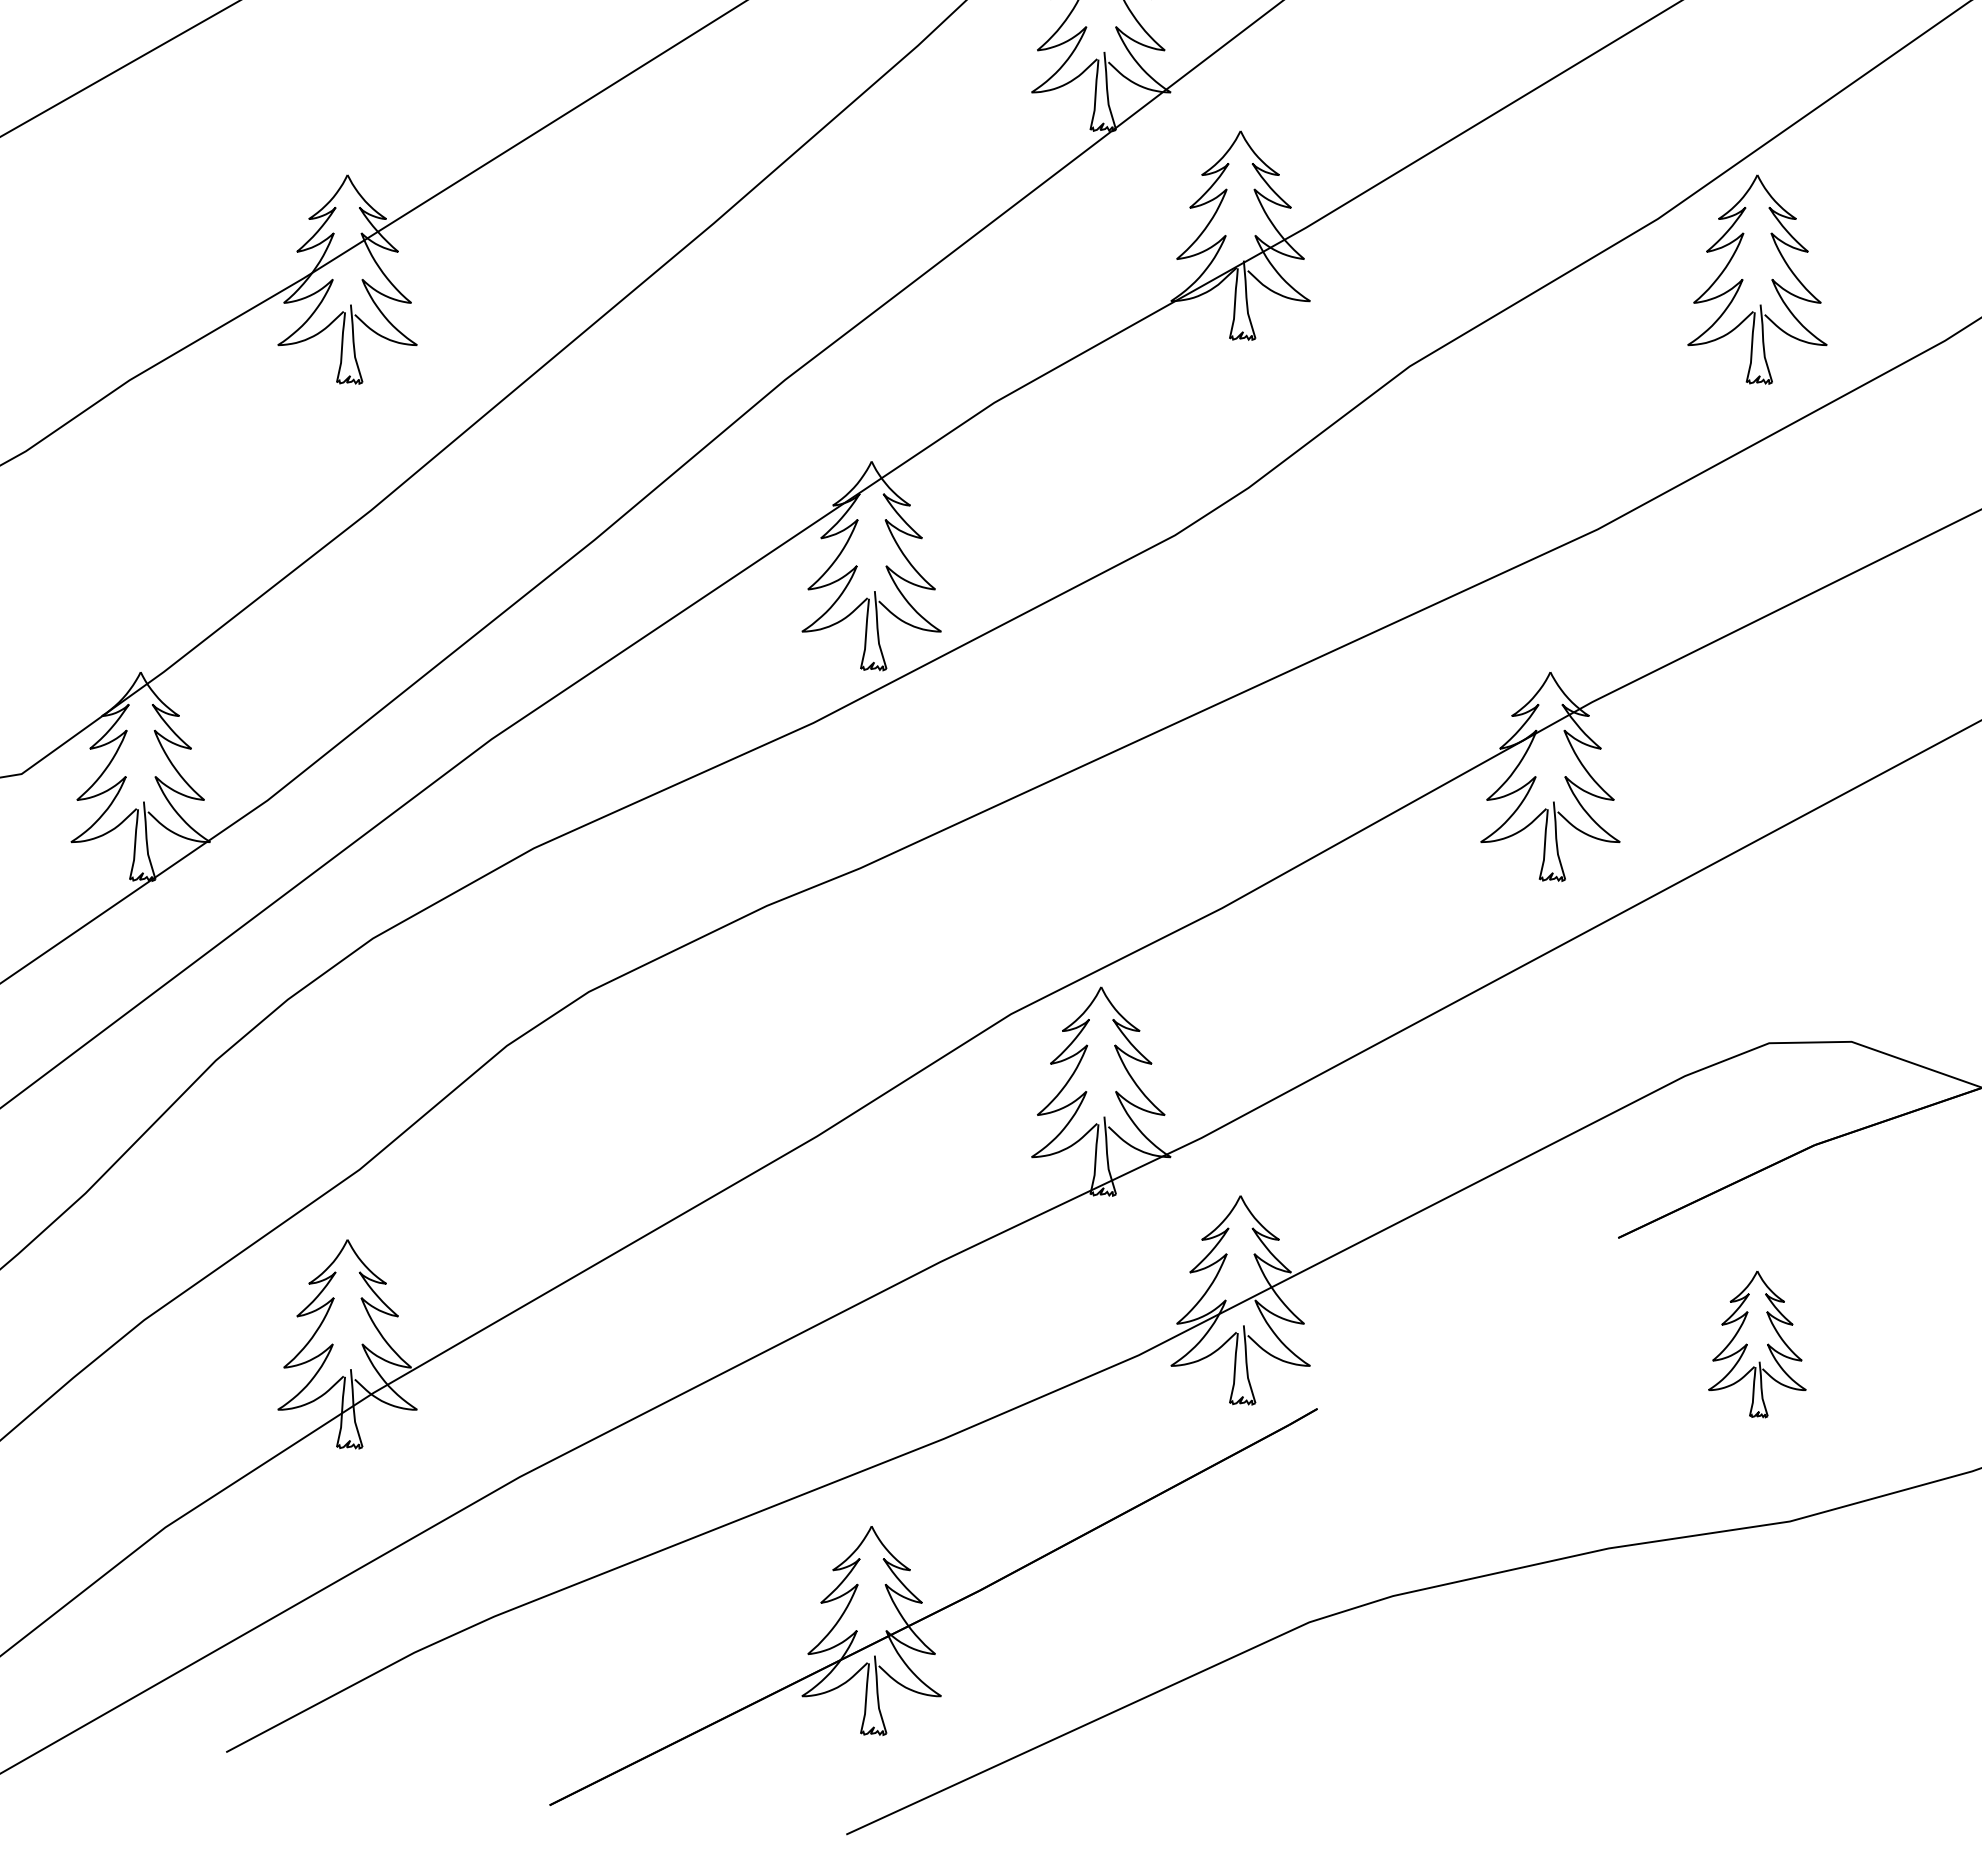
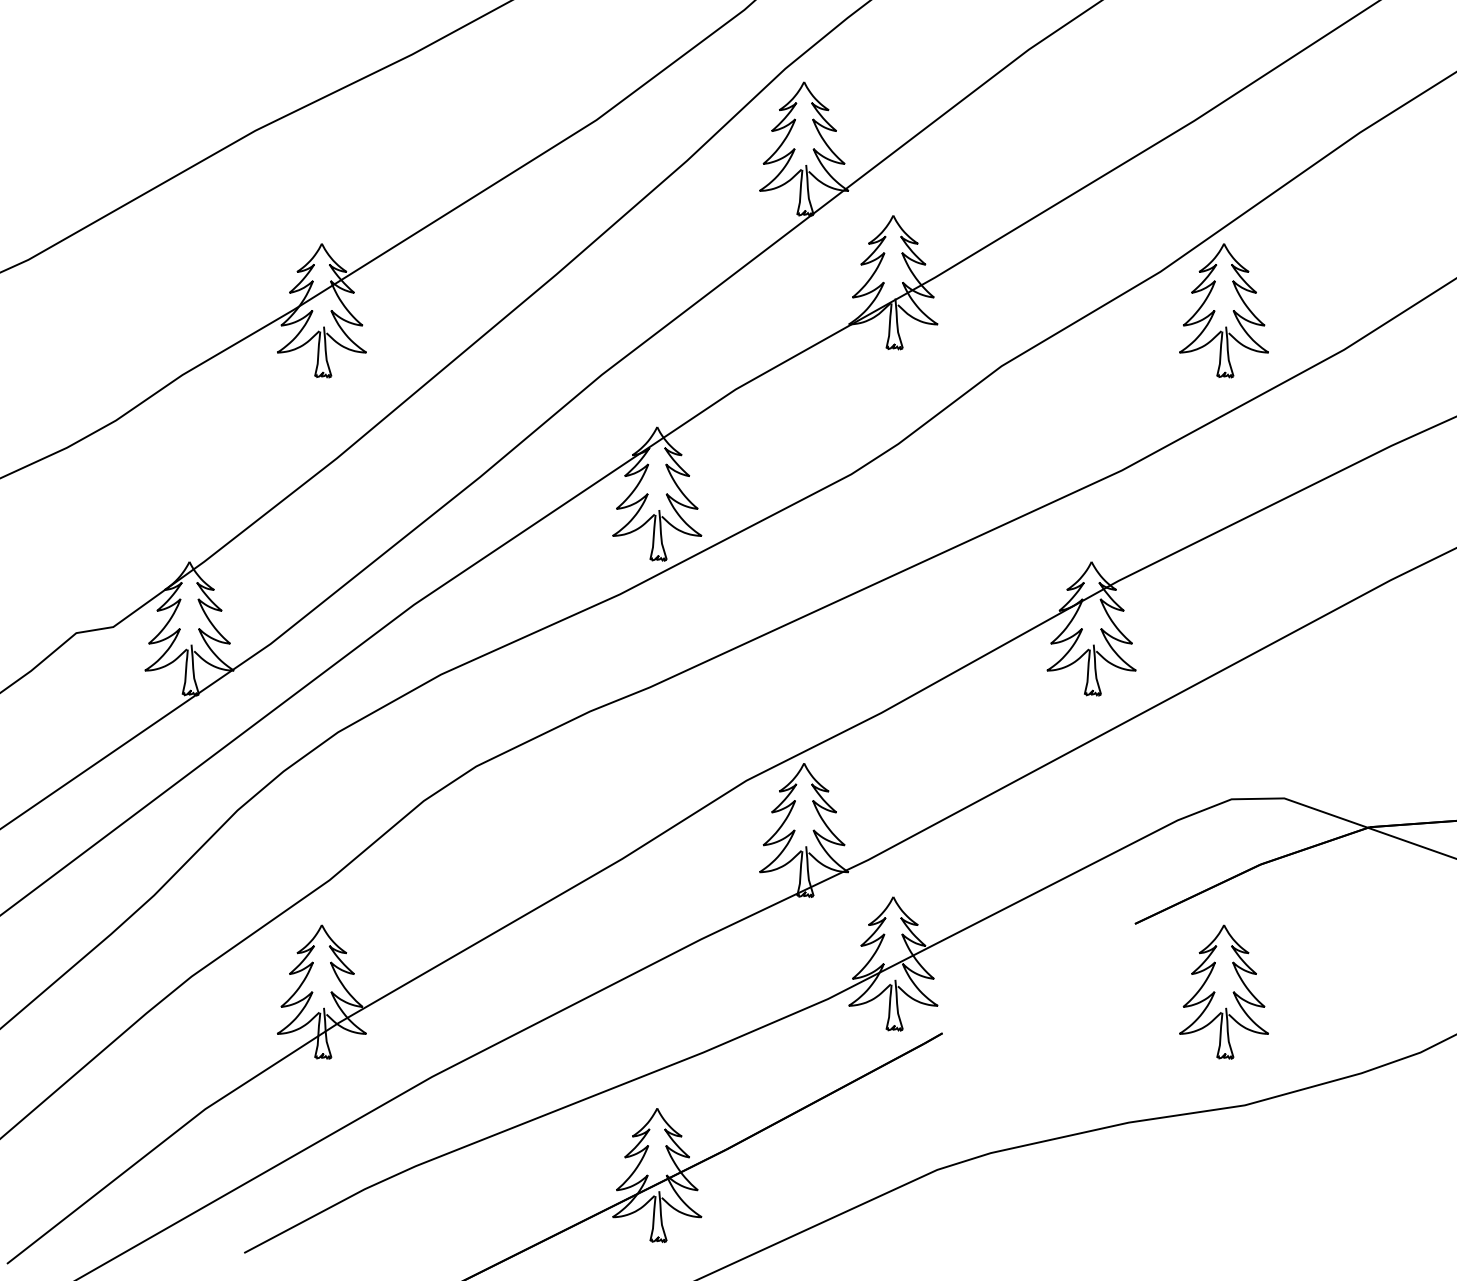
part: (1756, 1343) -> (1223, 991), size x1.43

